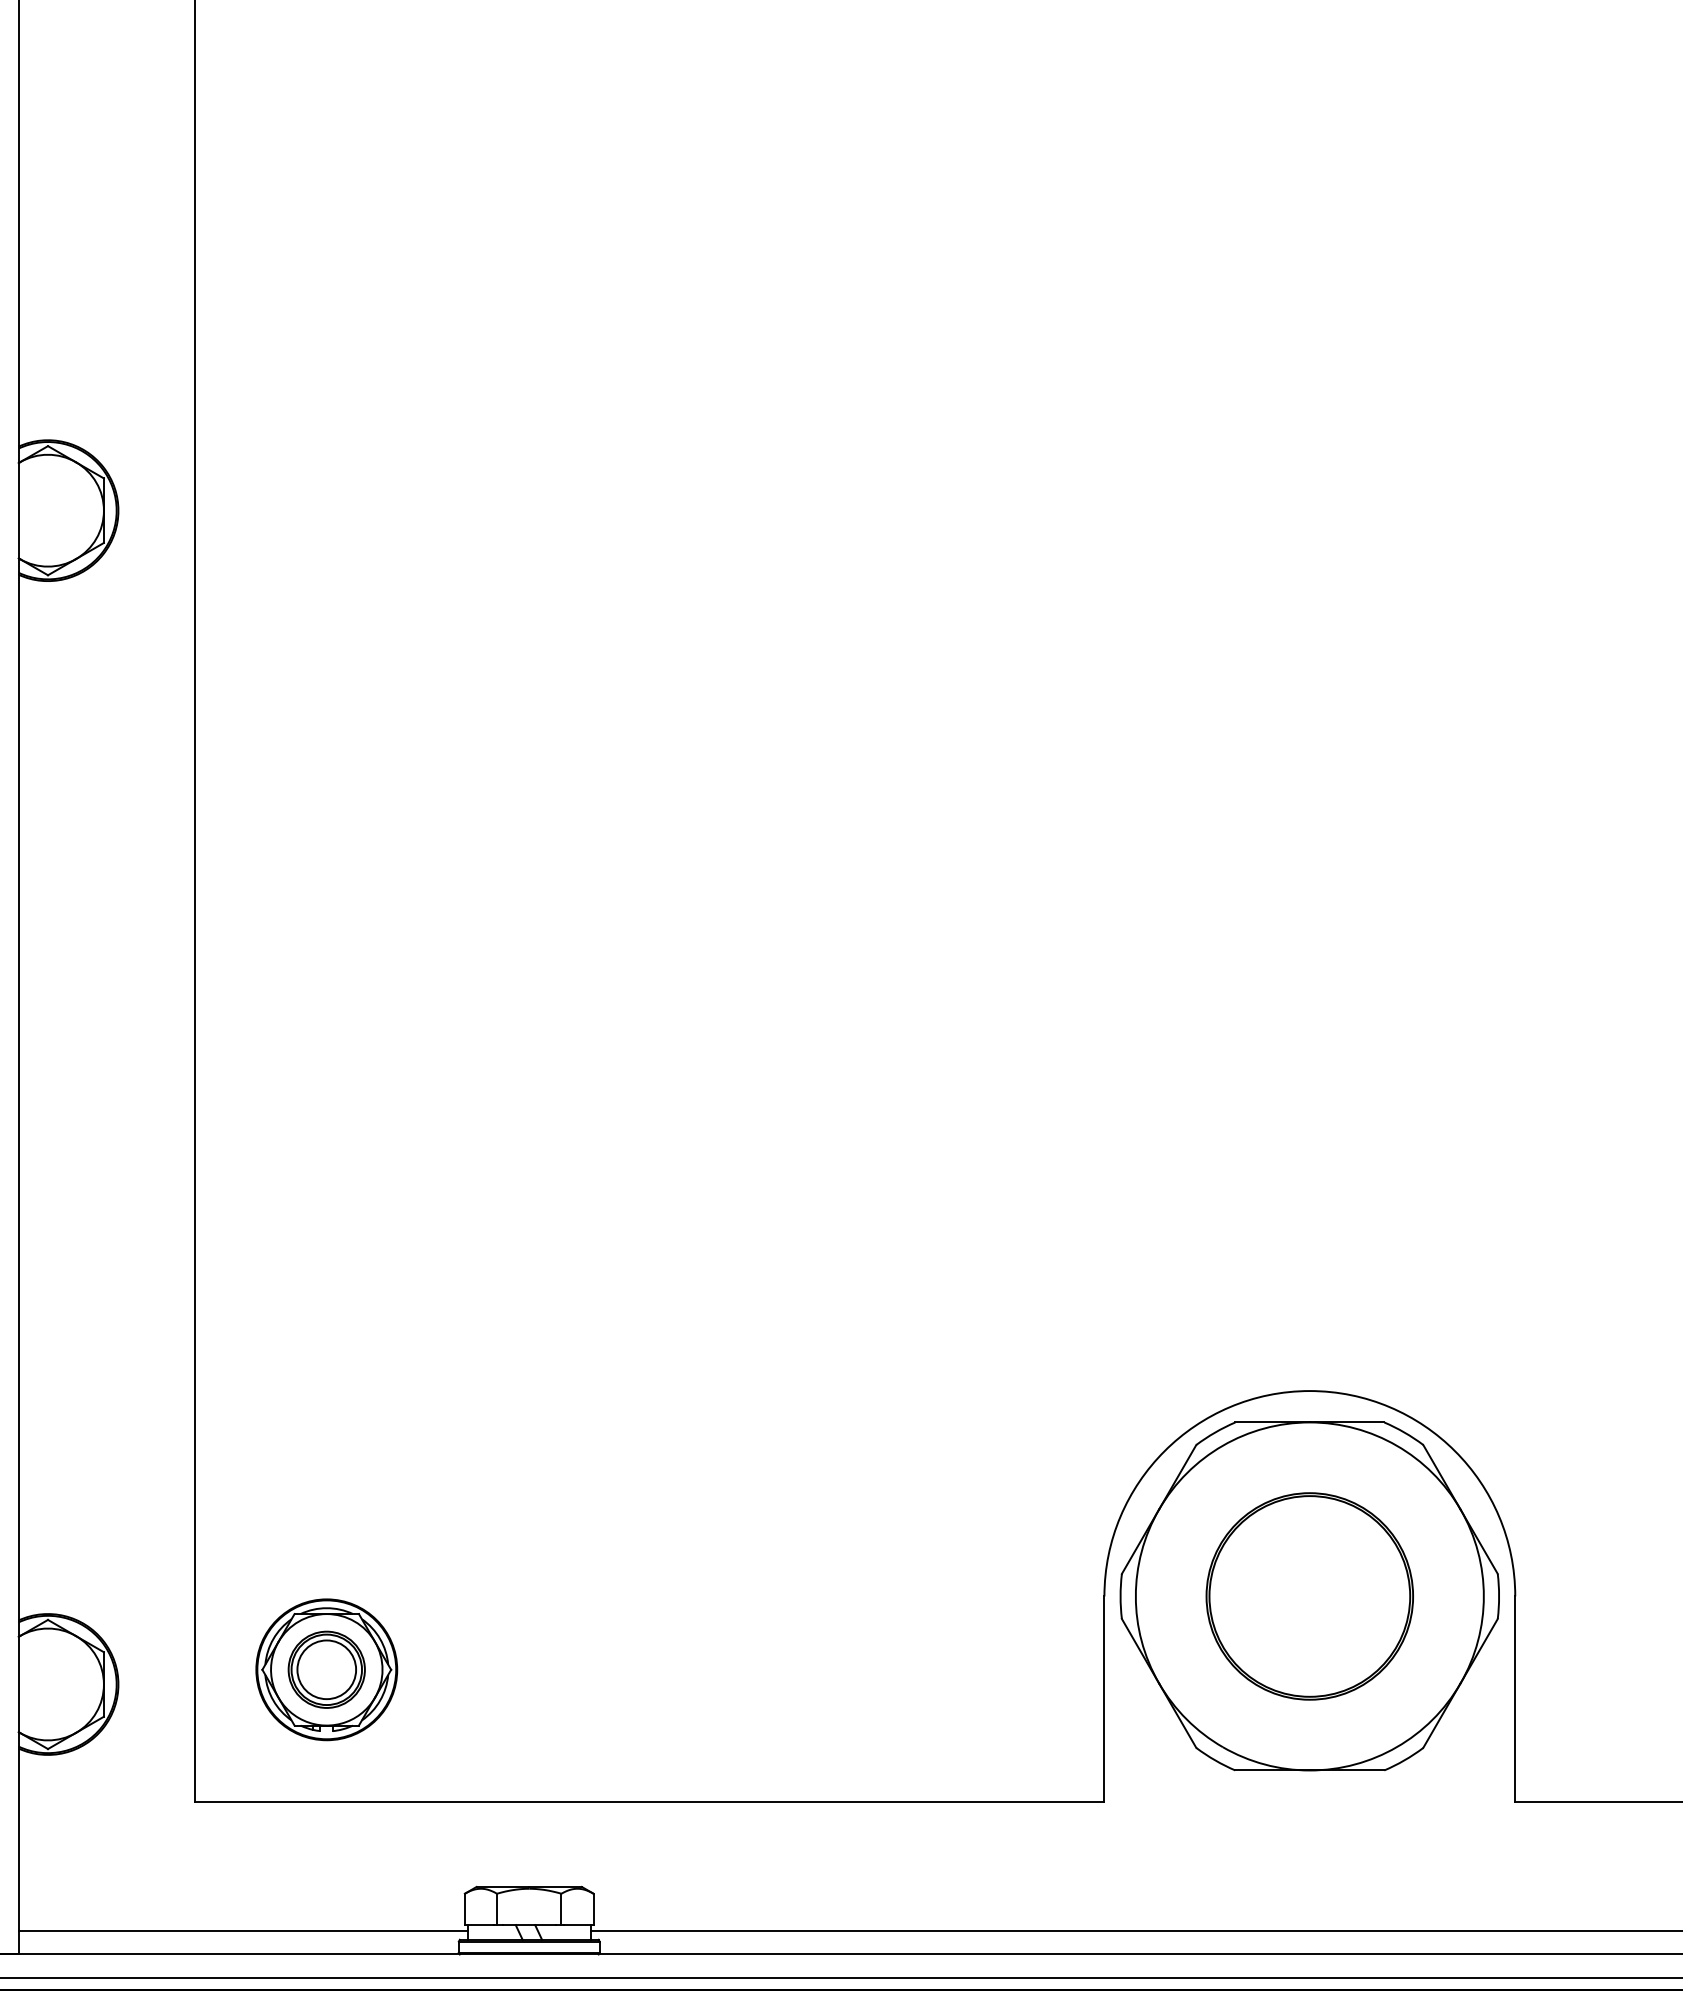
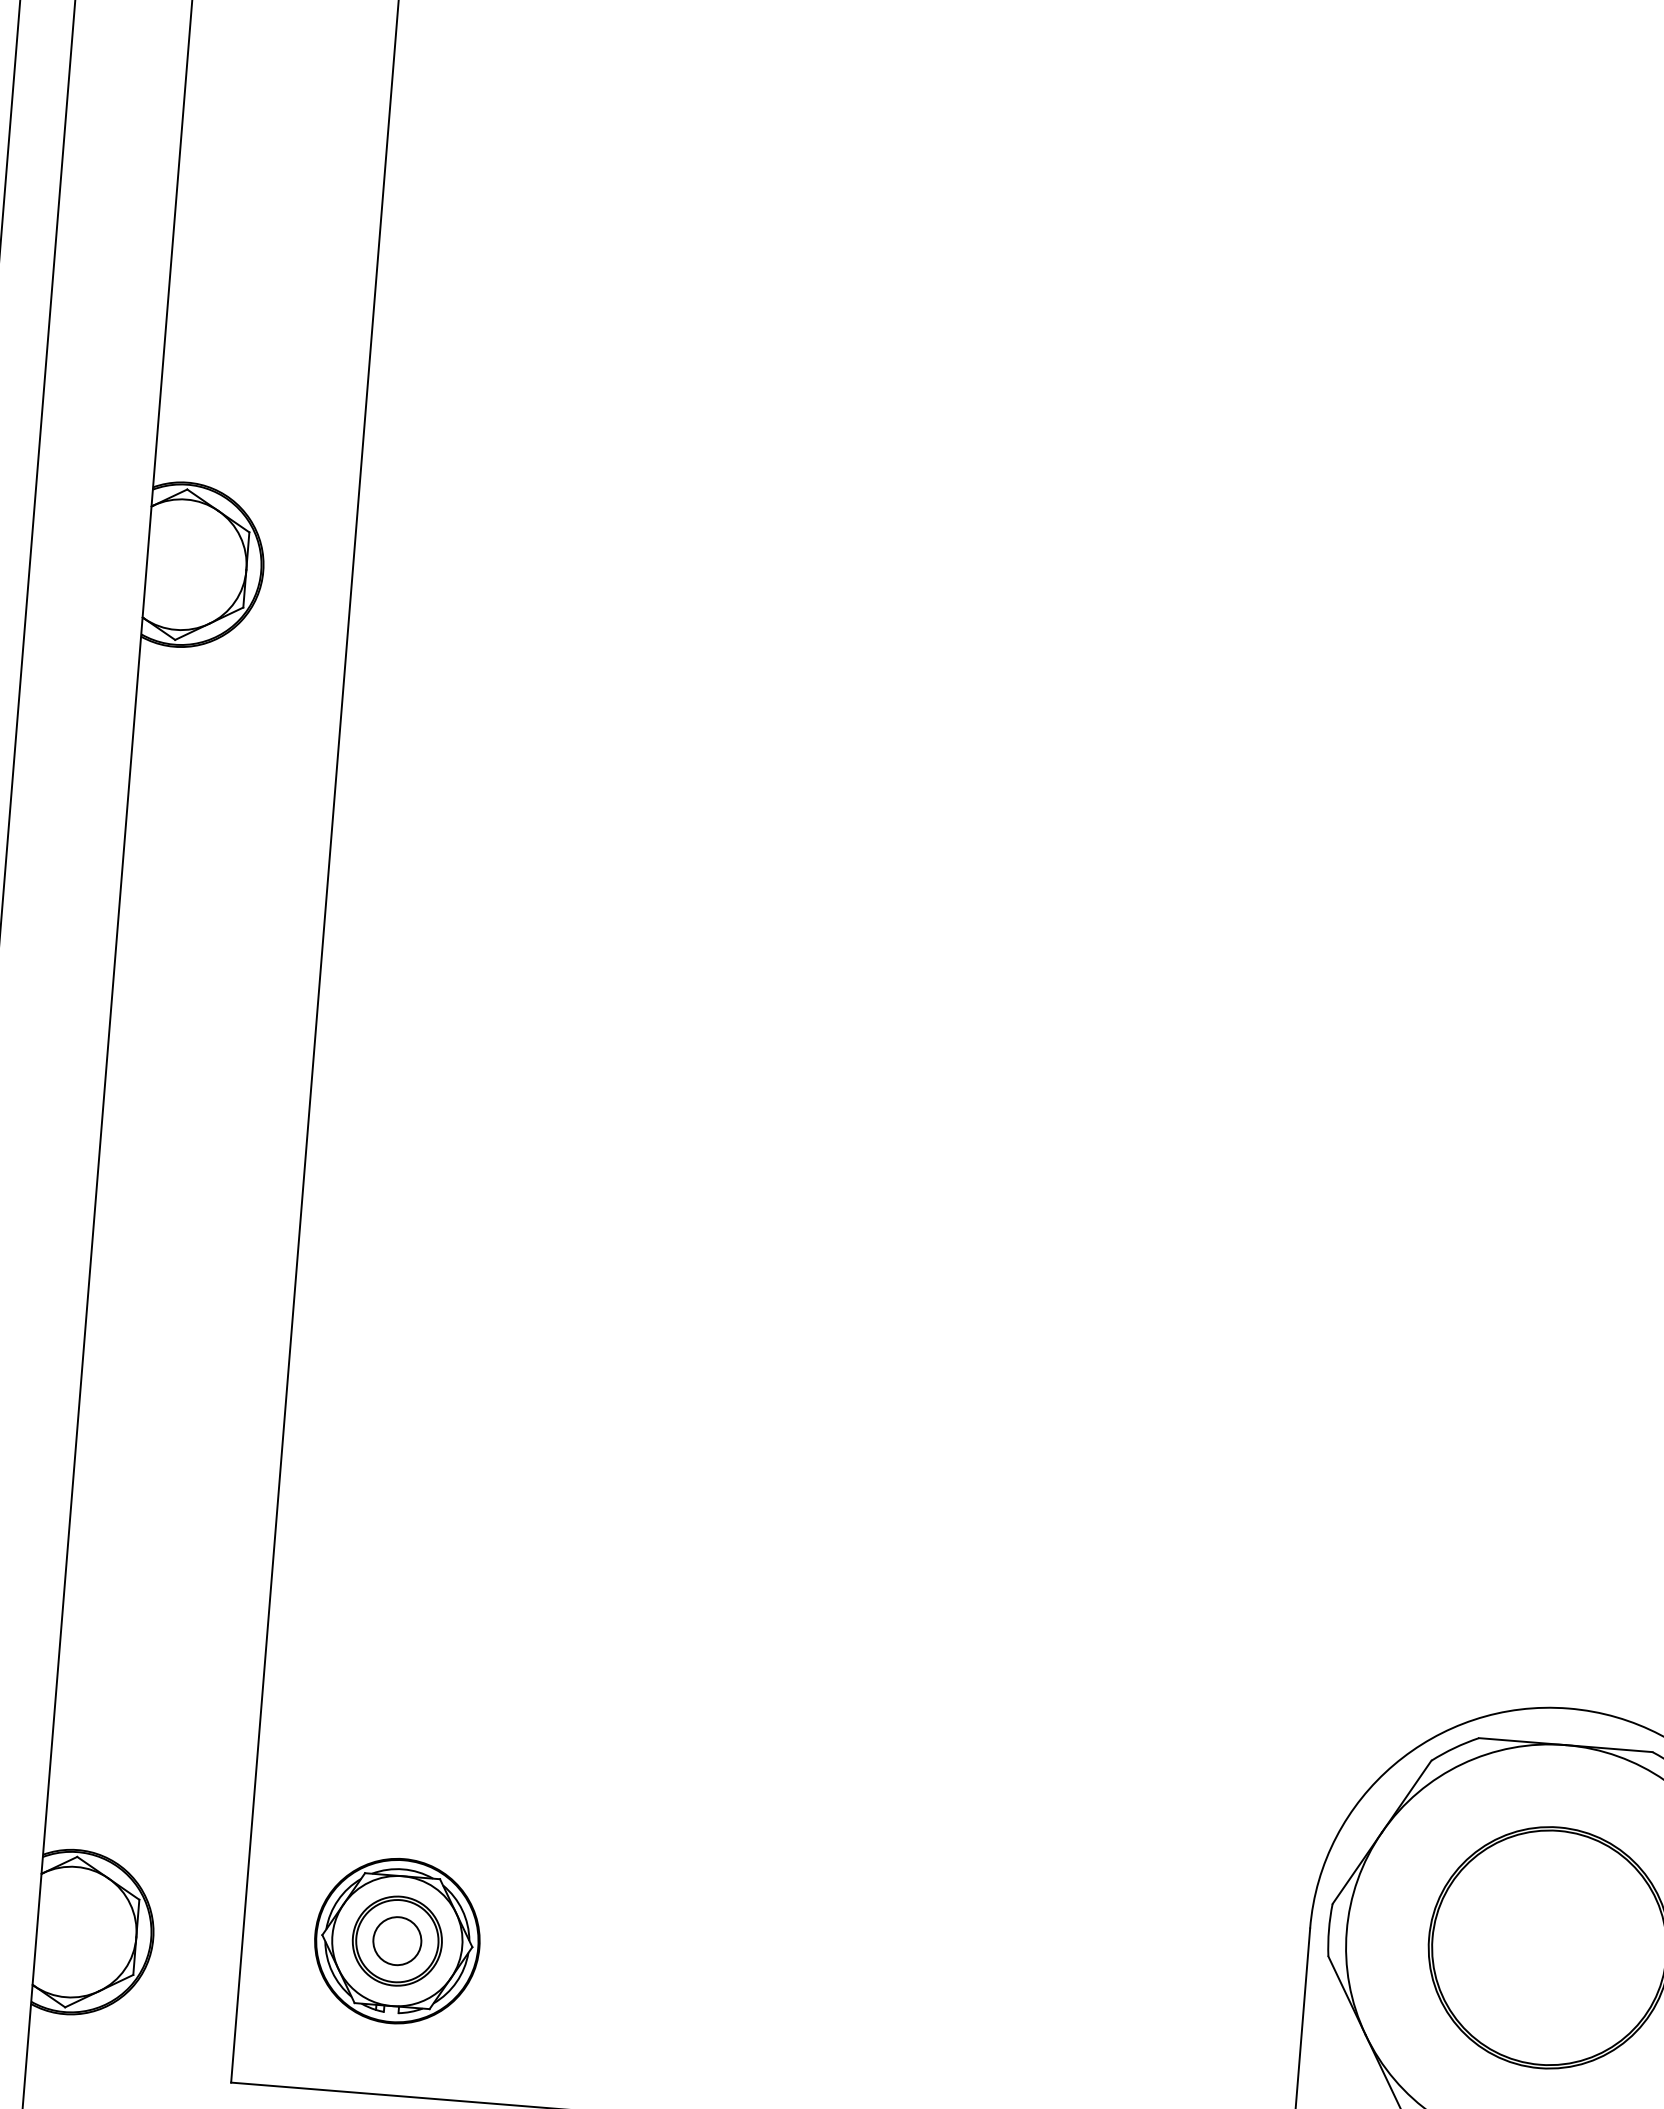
circle: (326, 1669) -> (397, 1940), size x0.7

